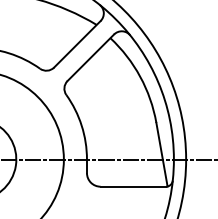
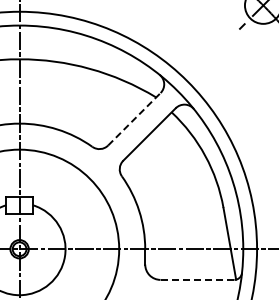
line: (77, 43) -> (134, 118), solid -> dashed
line: (133, 186) -> (197, 279), solid -> dashed

